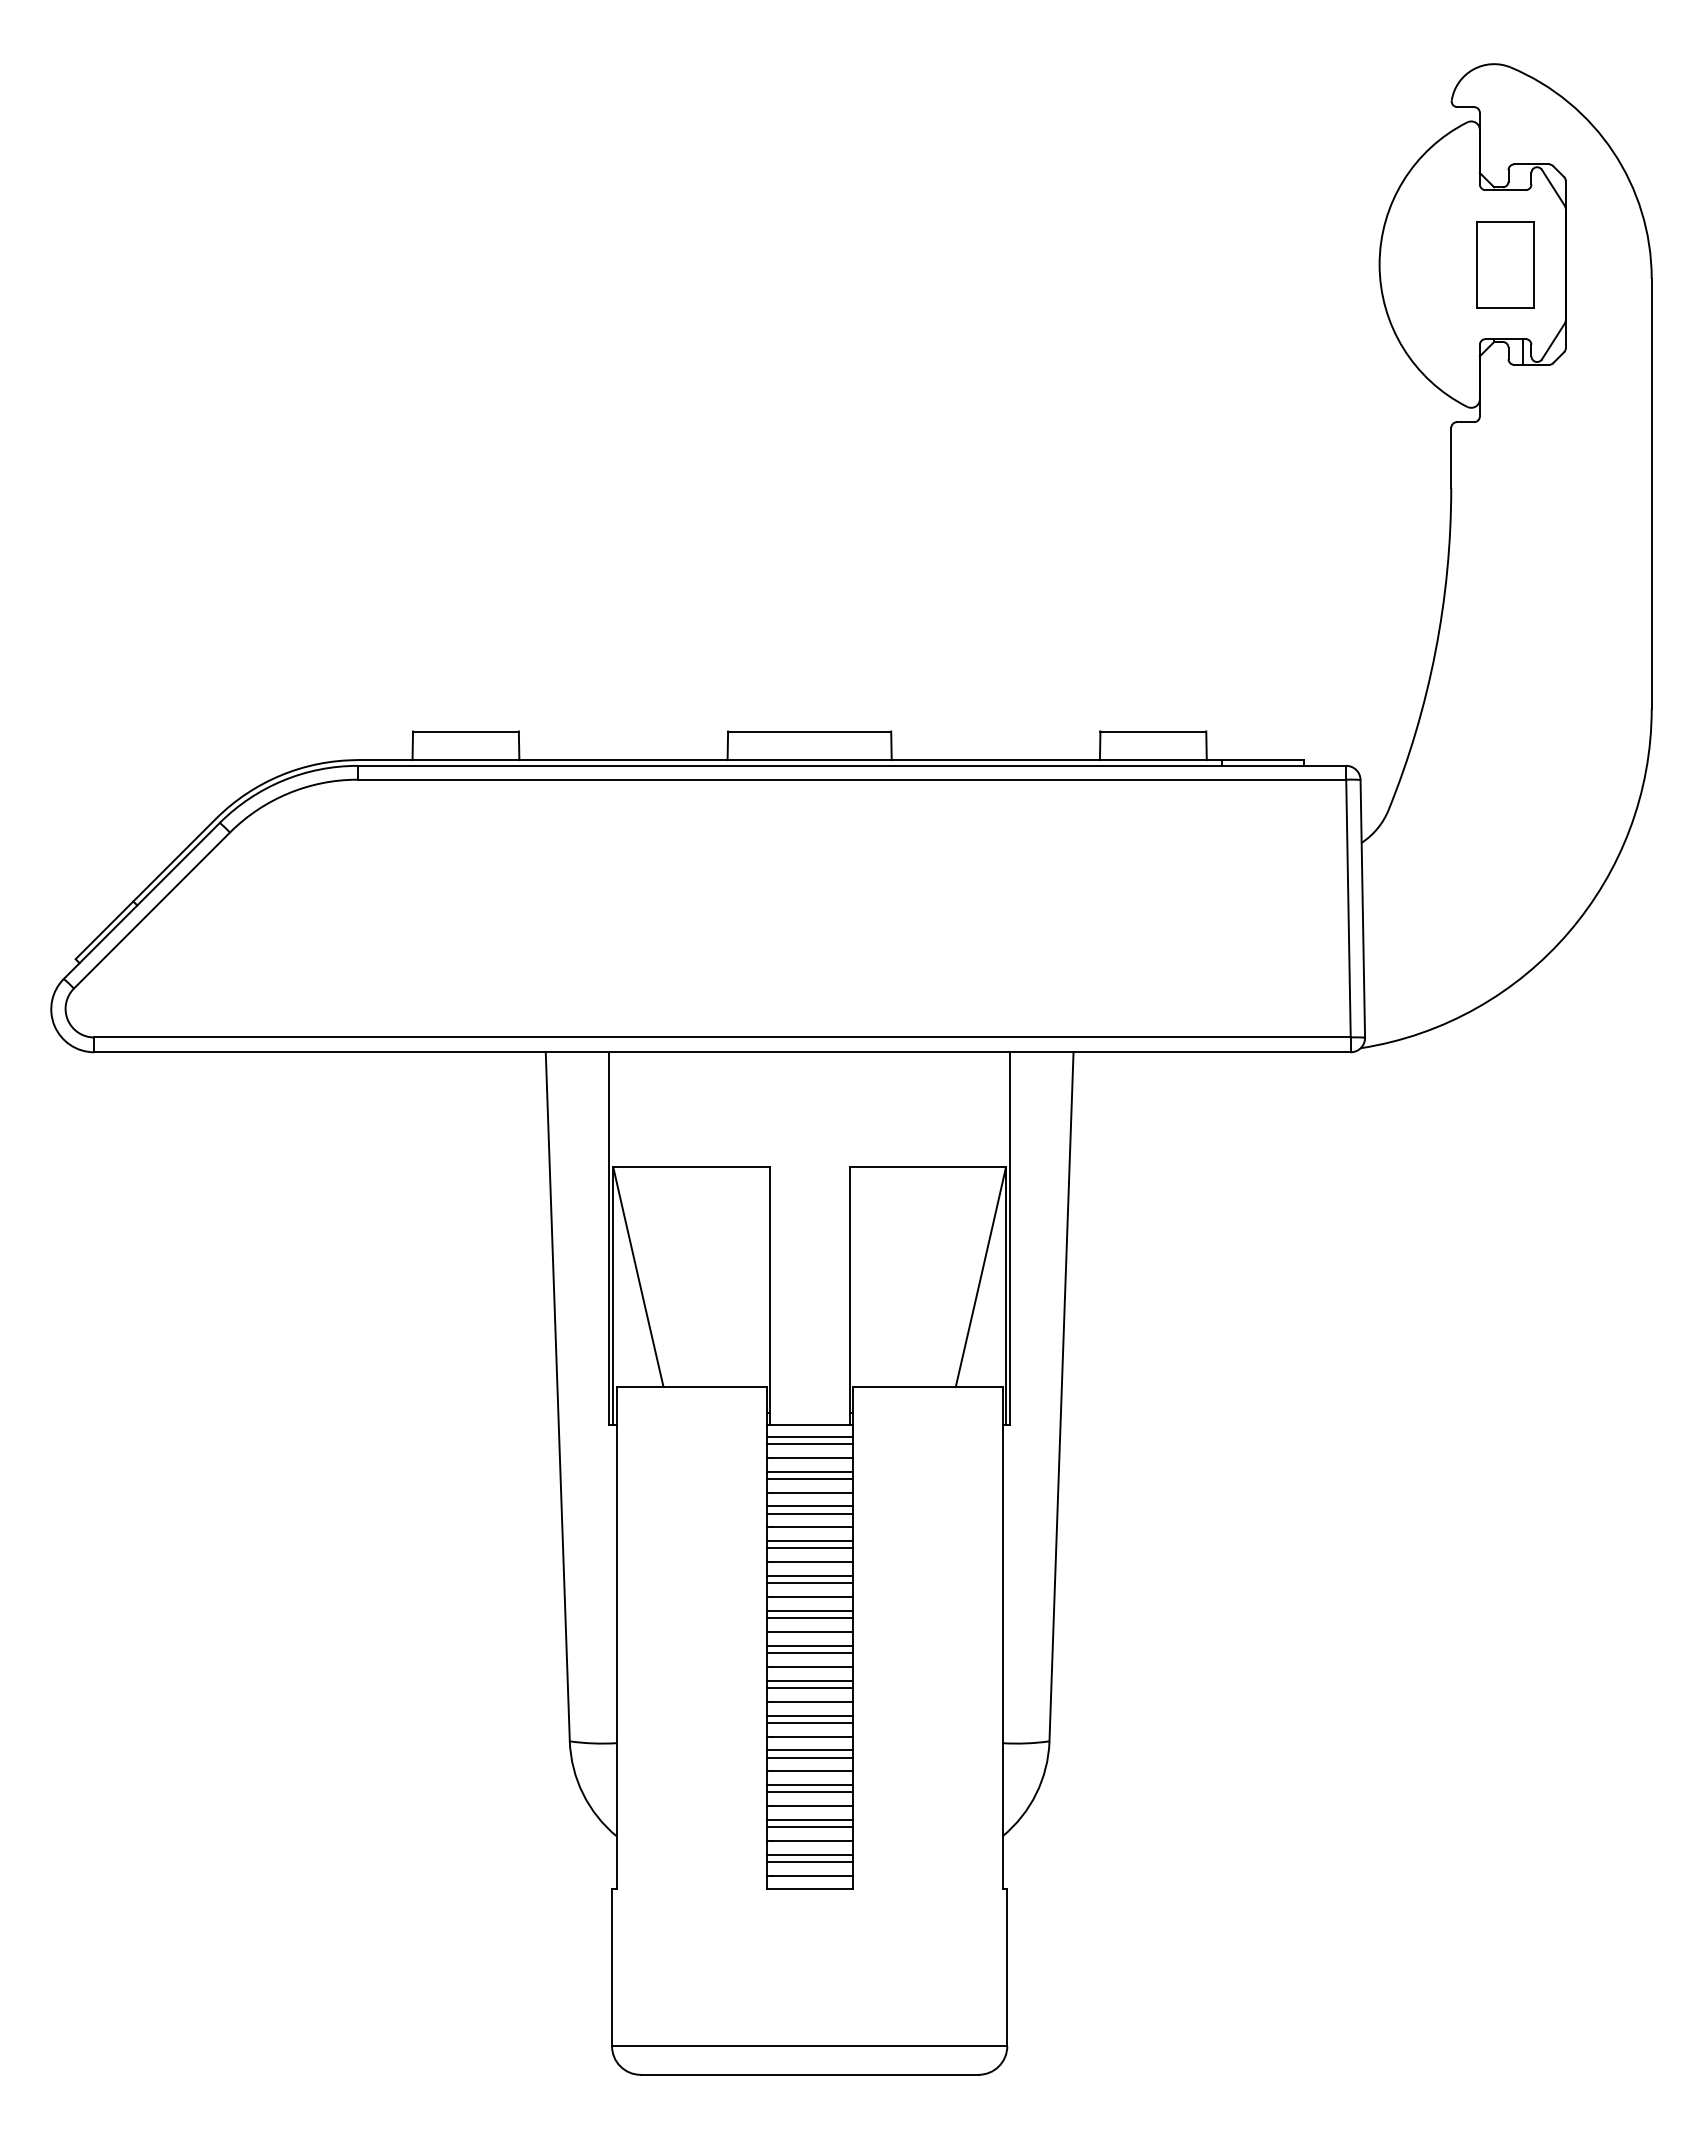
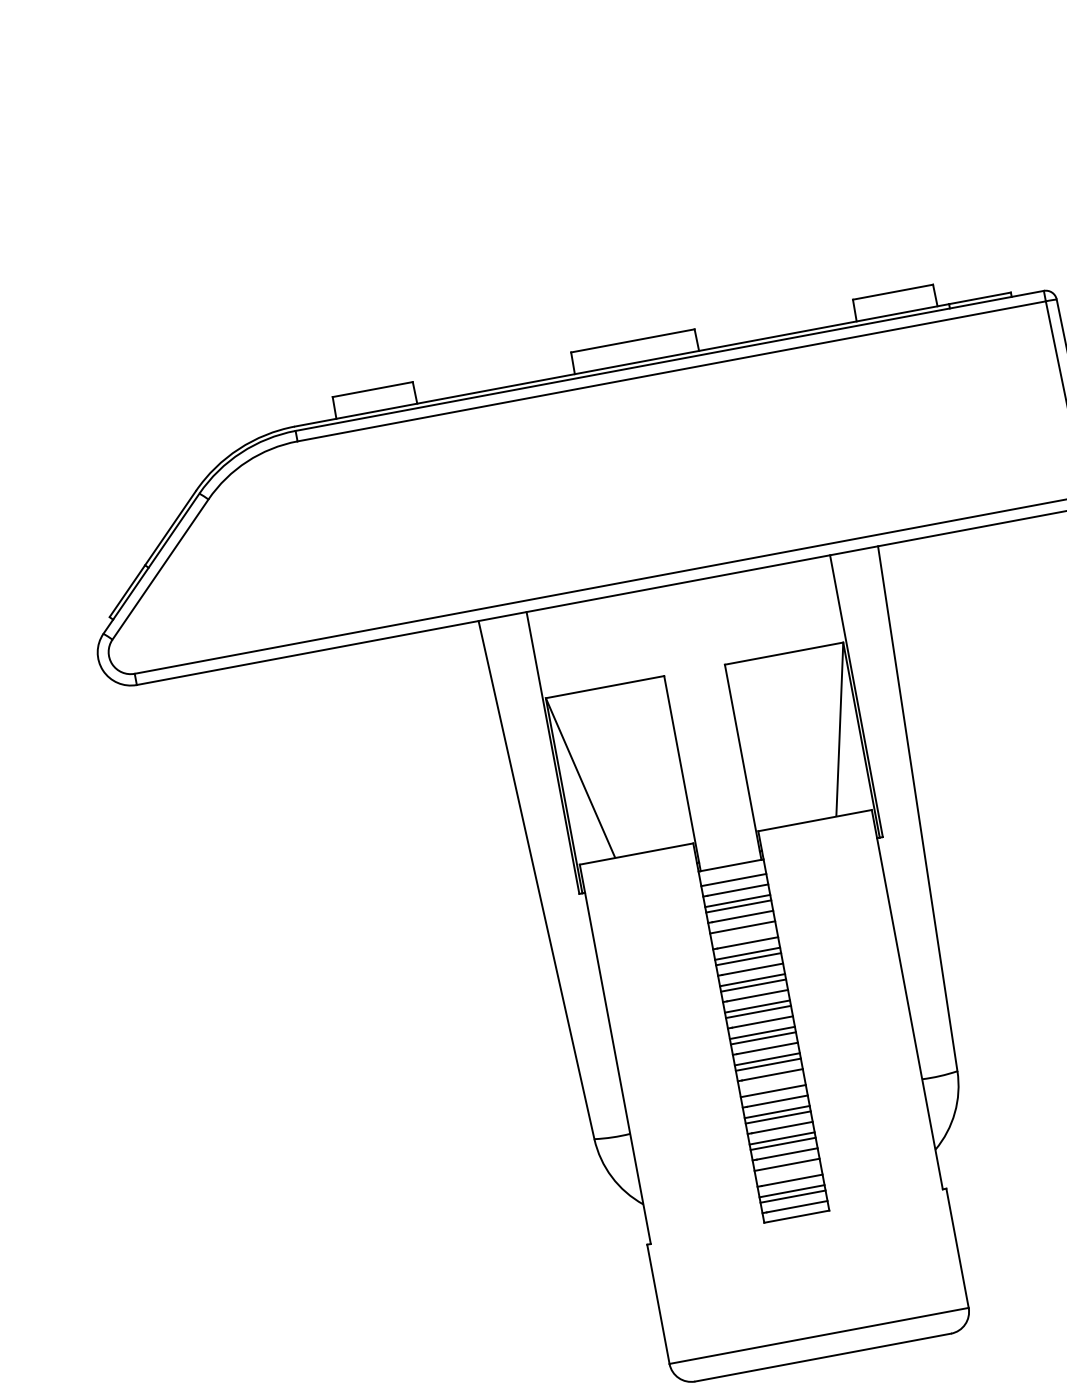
line: (809, 1436) -> (732, 874), removed
line: (809, 1513) -> (743, 932), removed
line: (809, 1715) -> (772, 1085), removed
line: (809, 1827) -> (788, 1170), removed

